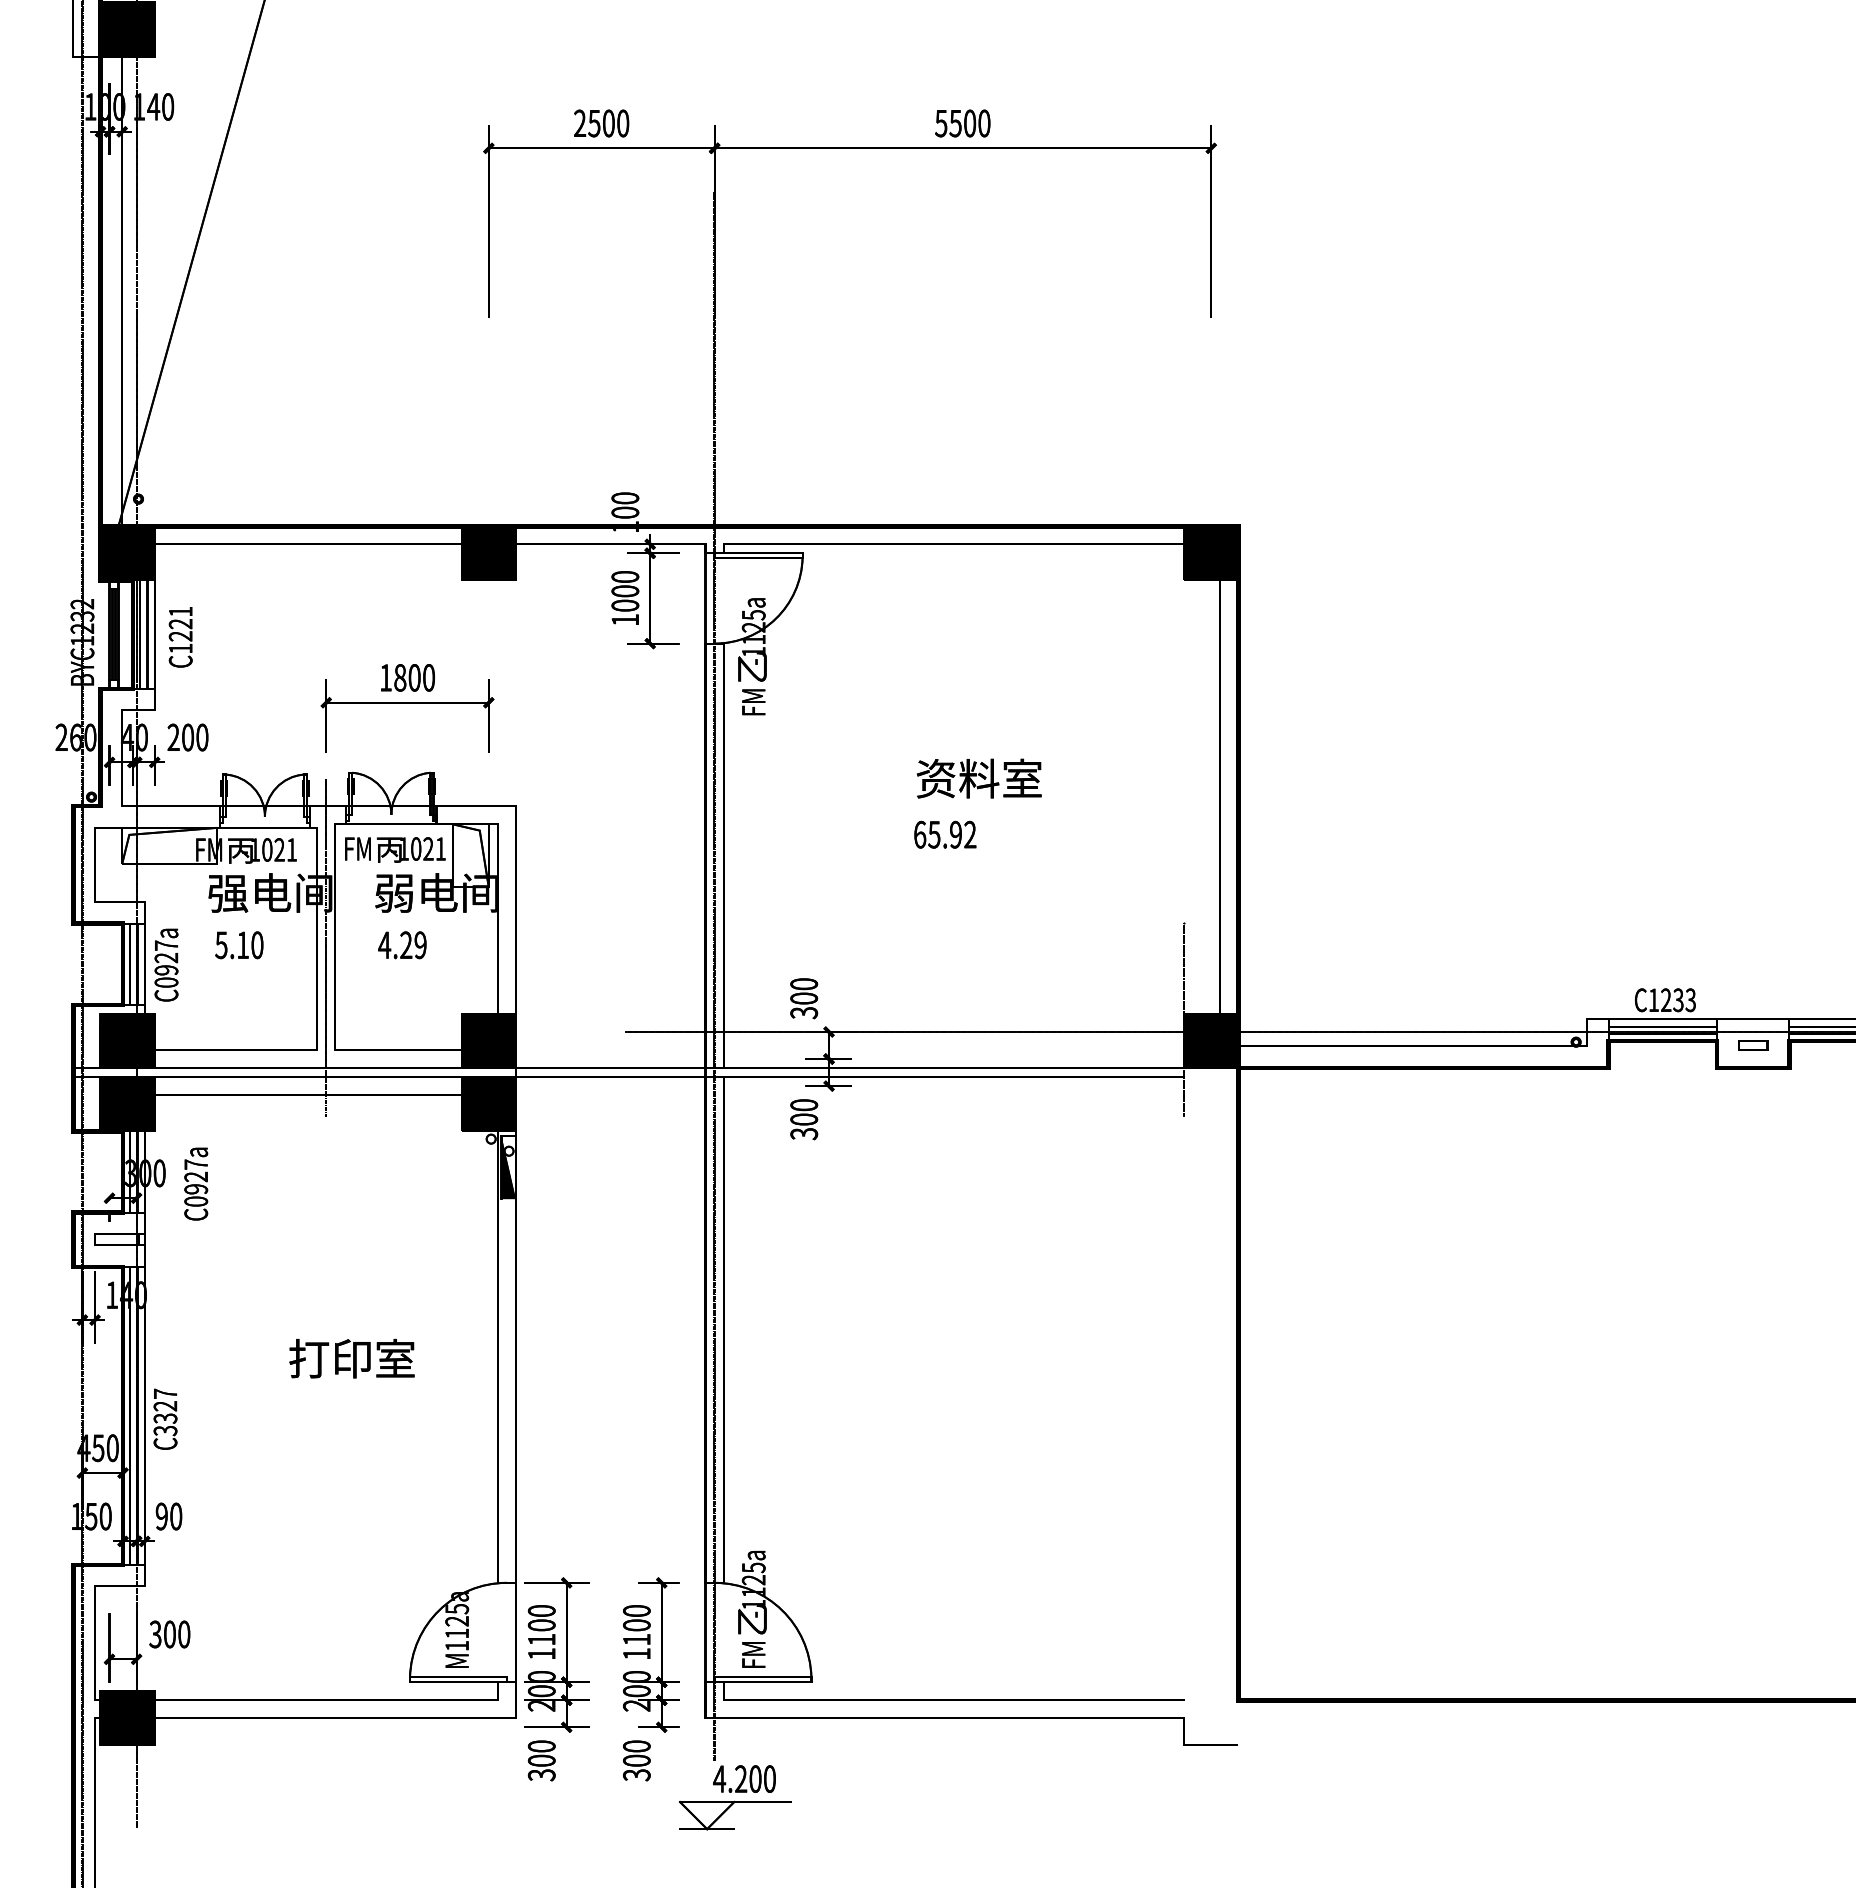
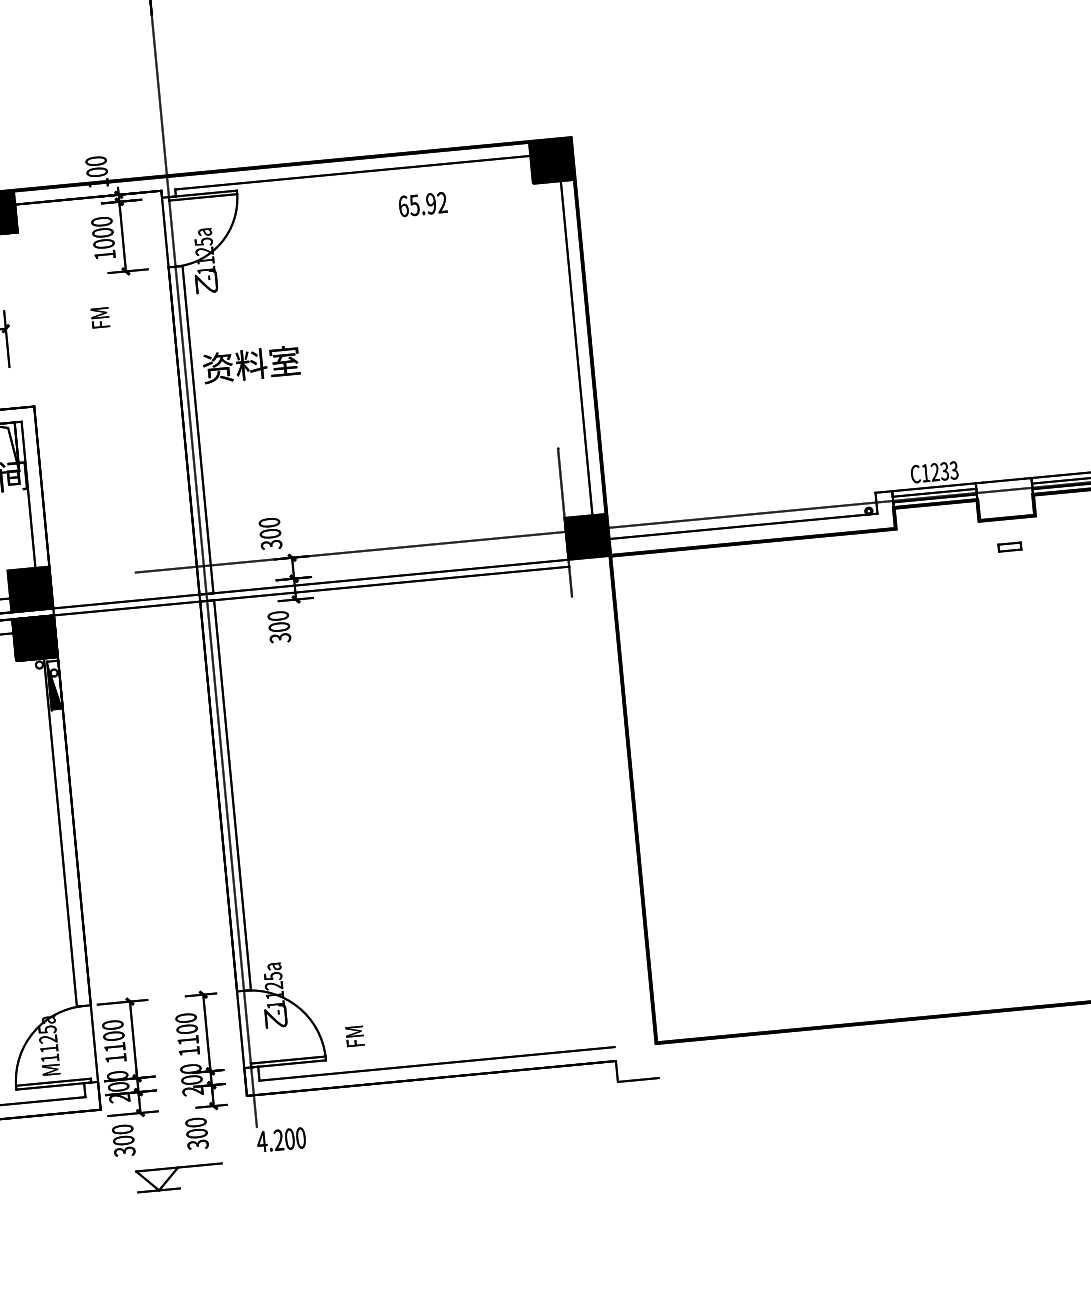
text: (753, 702) -> (100, 318), moved
text: (978, 778) -> (250, 364), moved
text: (945, 834) -> (423, 204), moved
part: (1753, 1045) -> (1010, 547), moved
text: (753, 1654) -> (354, 1036), moved
part: (729, 1808) -> (174, 1172), moved

